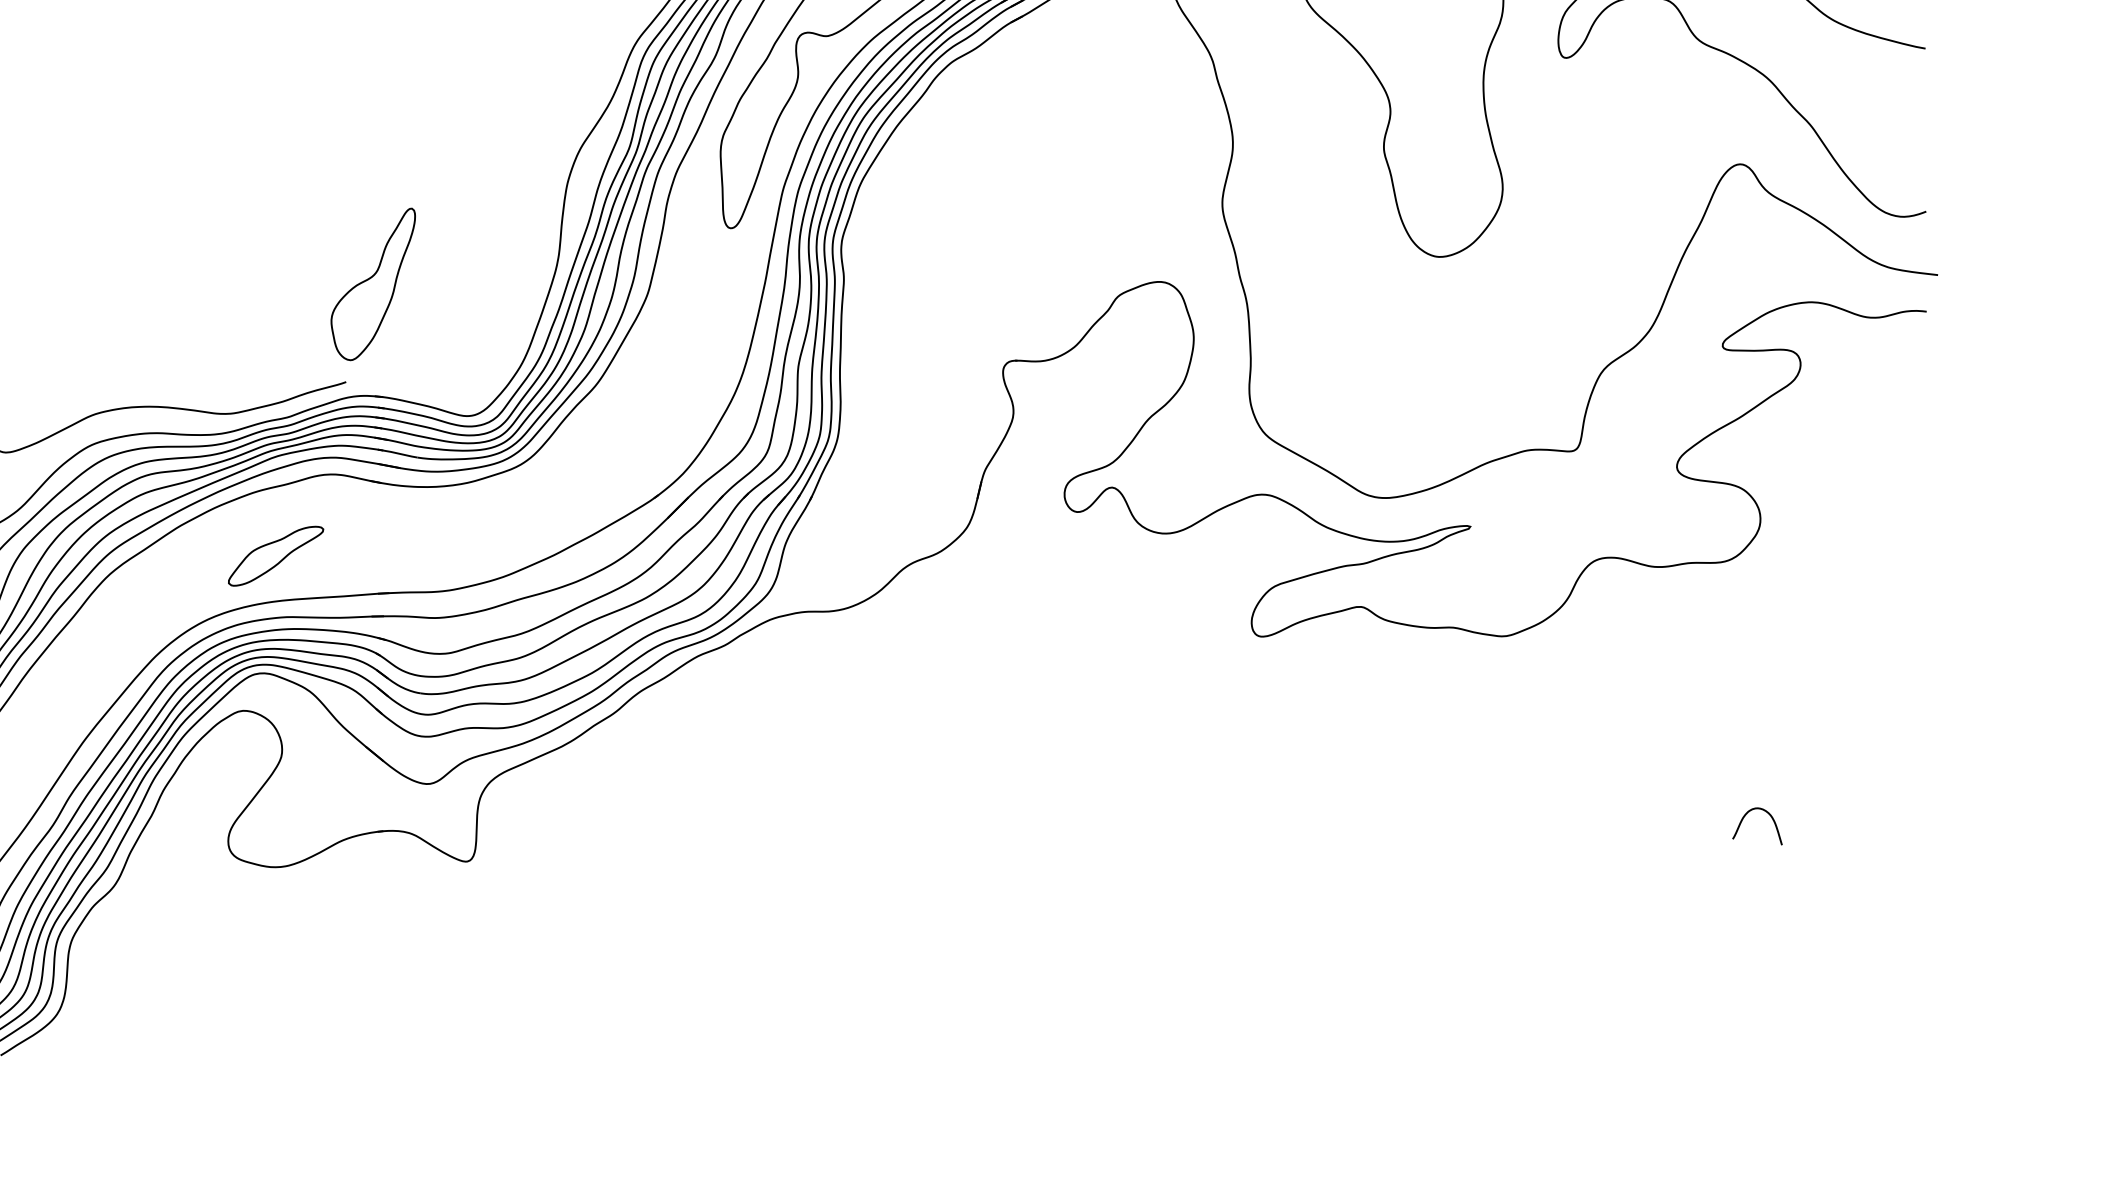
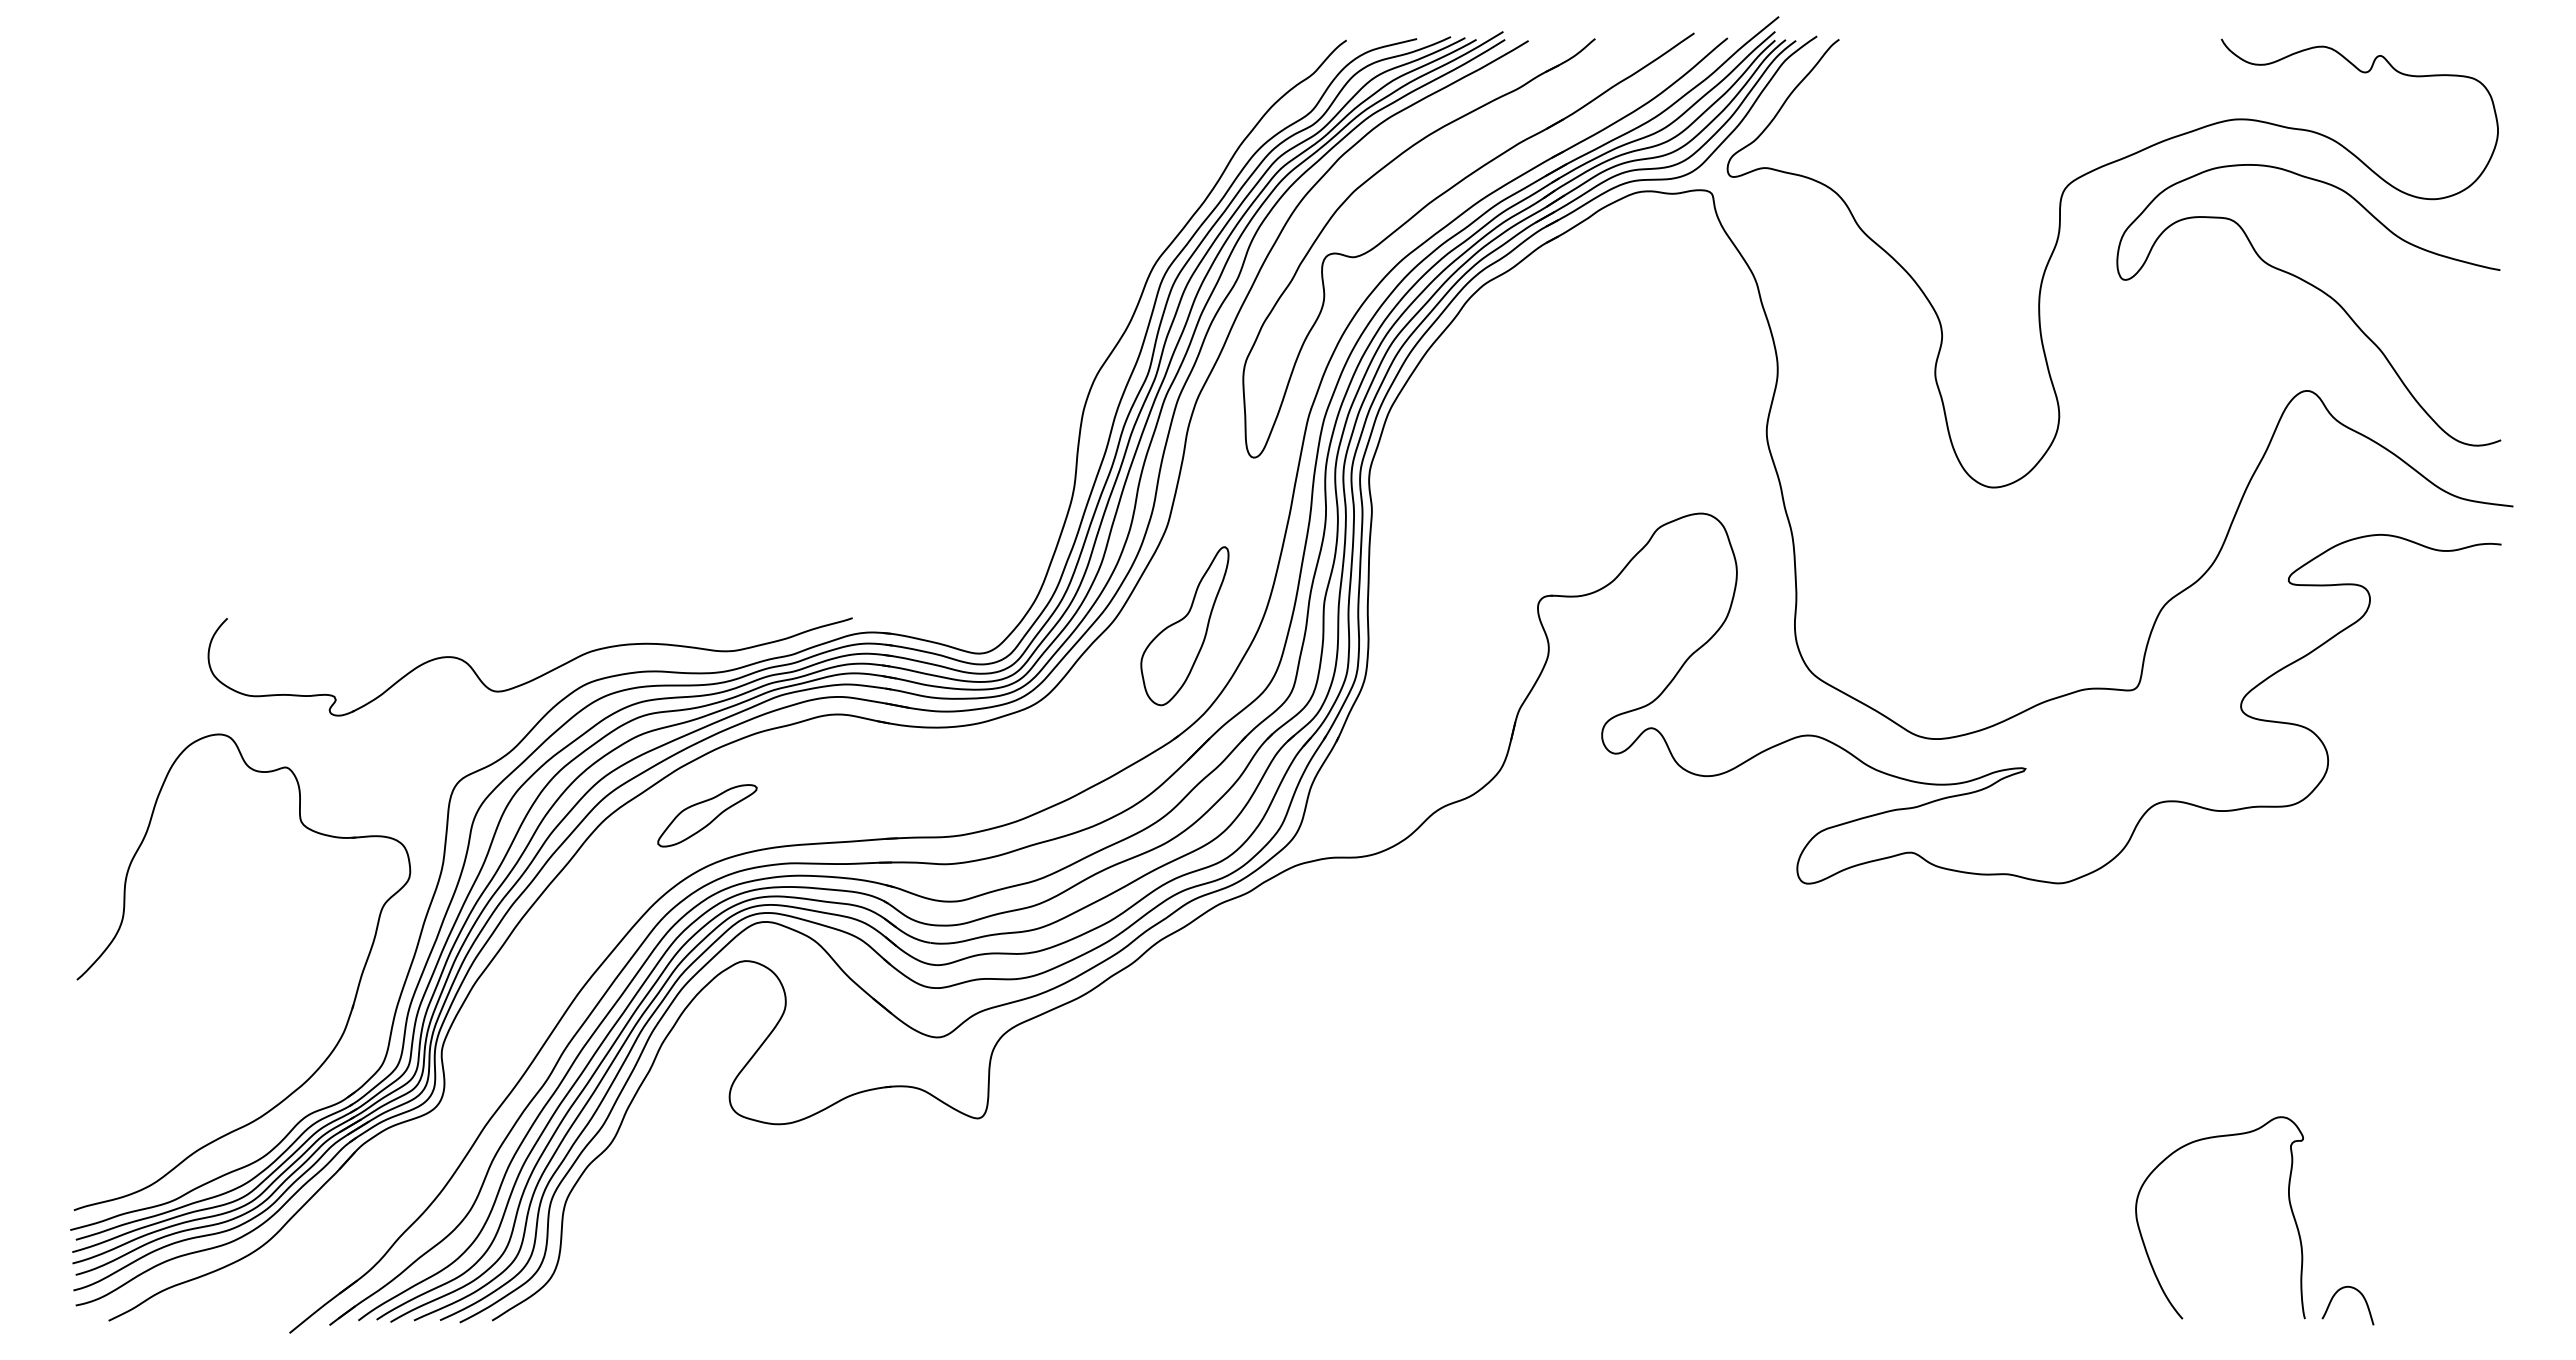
part: (372, 284) -> (1184, 626), moved
part: (276, 555) -> (707, 815), moved
curve: (1745, 816) -> (2335, 1295), moved
curve: (1722, 941) -> (2288, 1201), added

